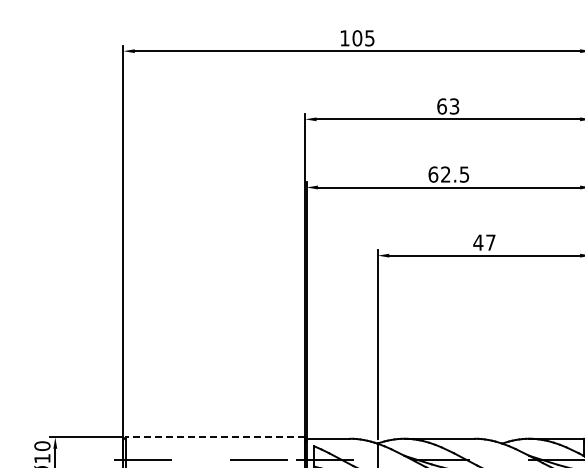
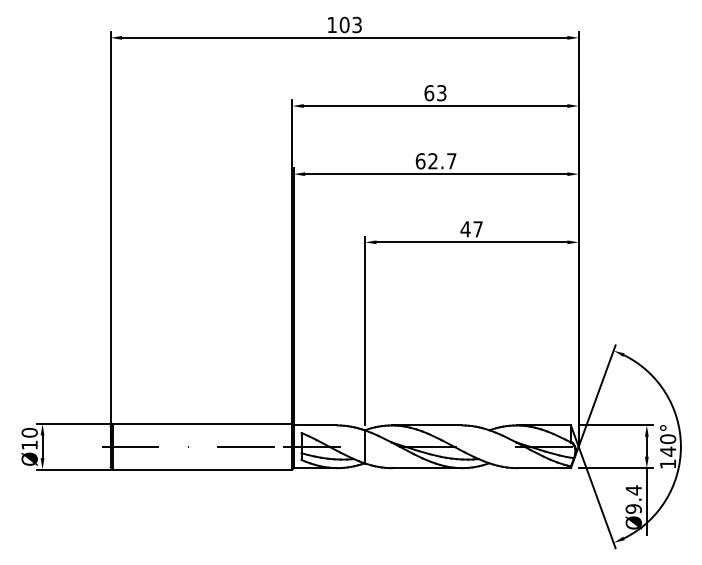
text: (369, 37) -> (356, 24), 105 -> 103
text: (464, 174) -> (451, 161), 62.5 -> 62.7
line: (215, 437) -> (202, 424), dashed -> solid

